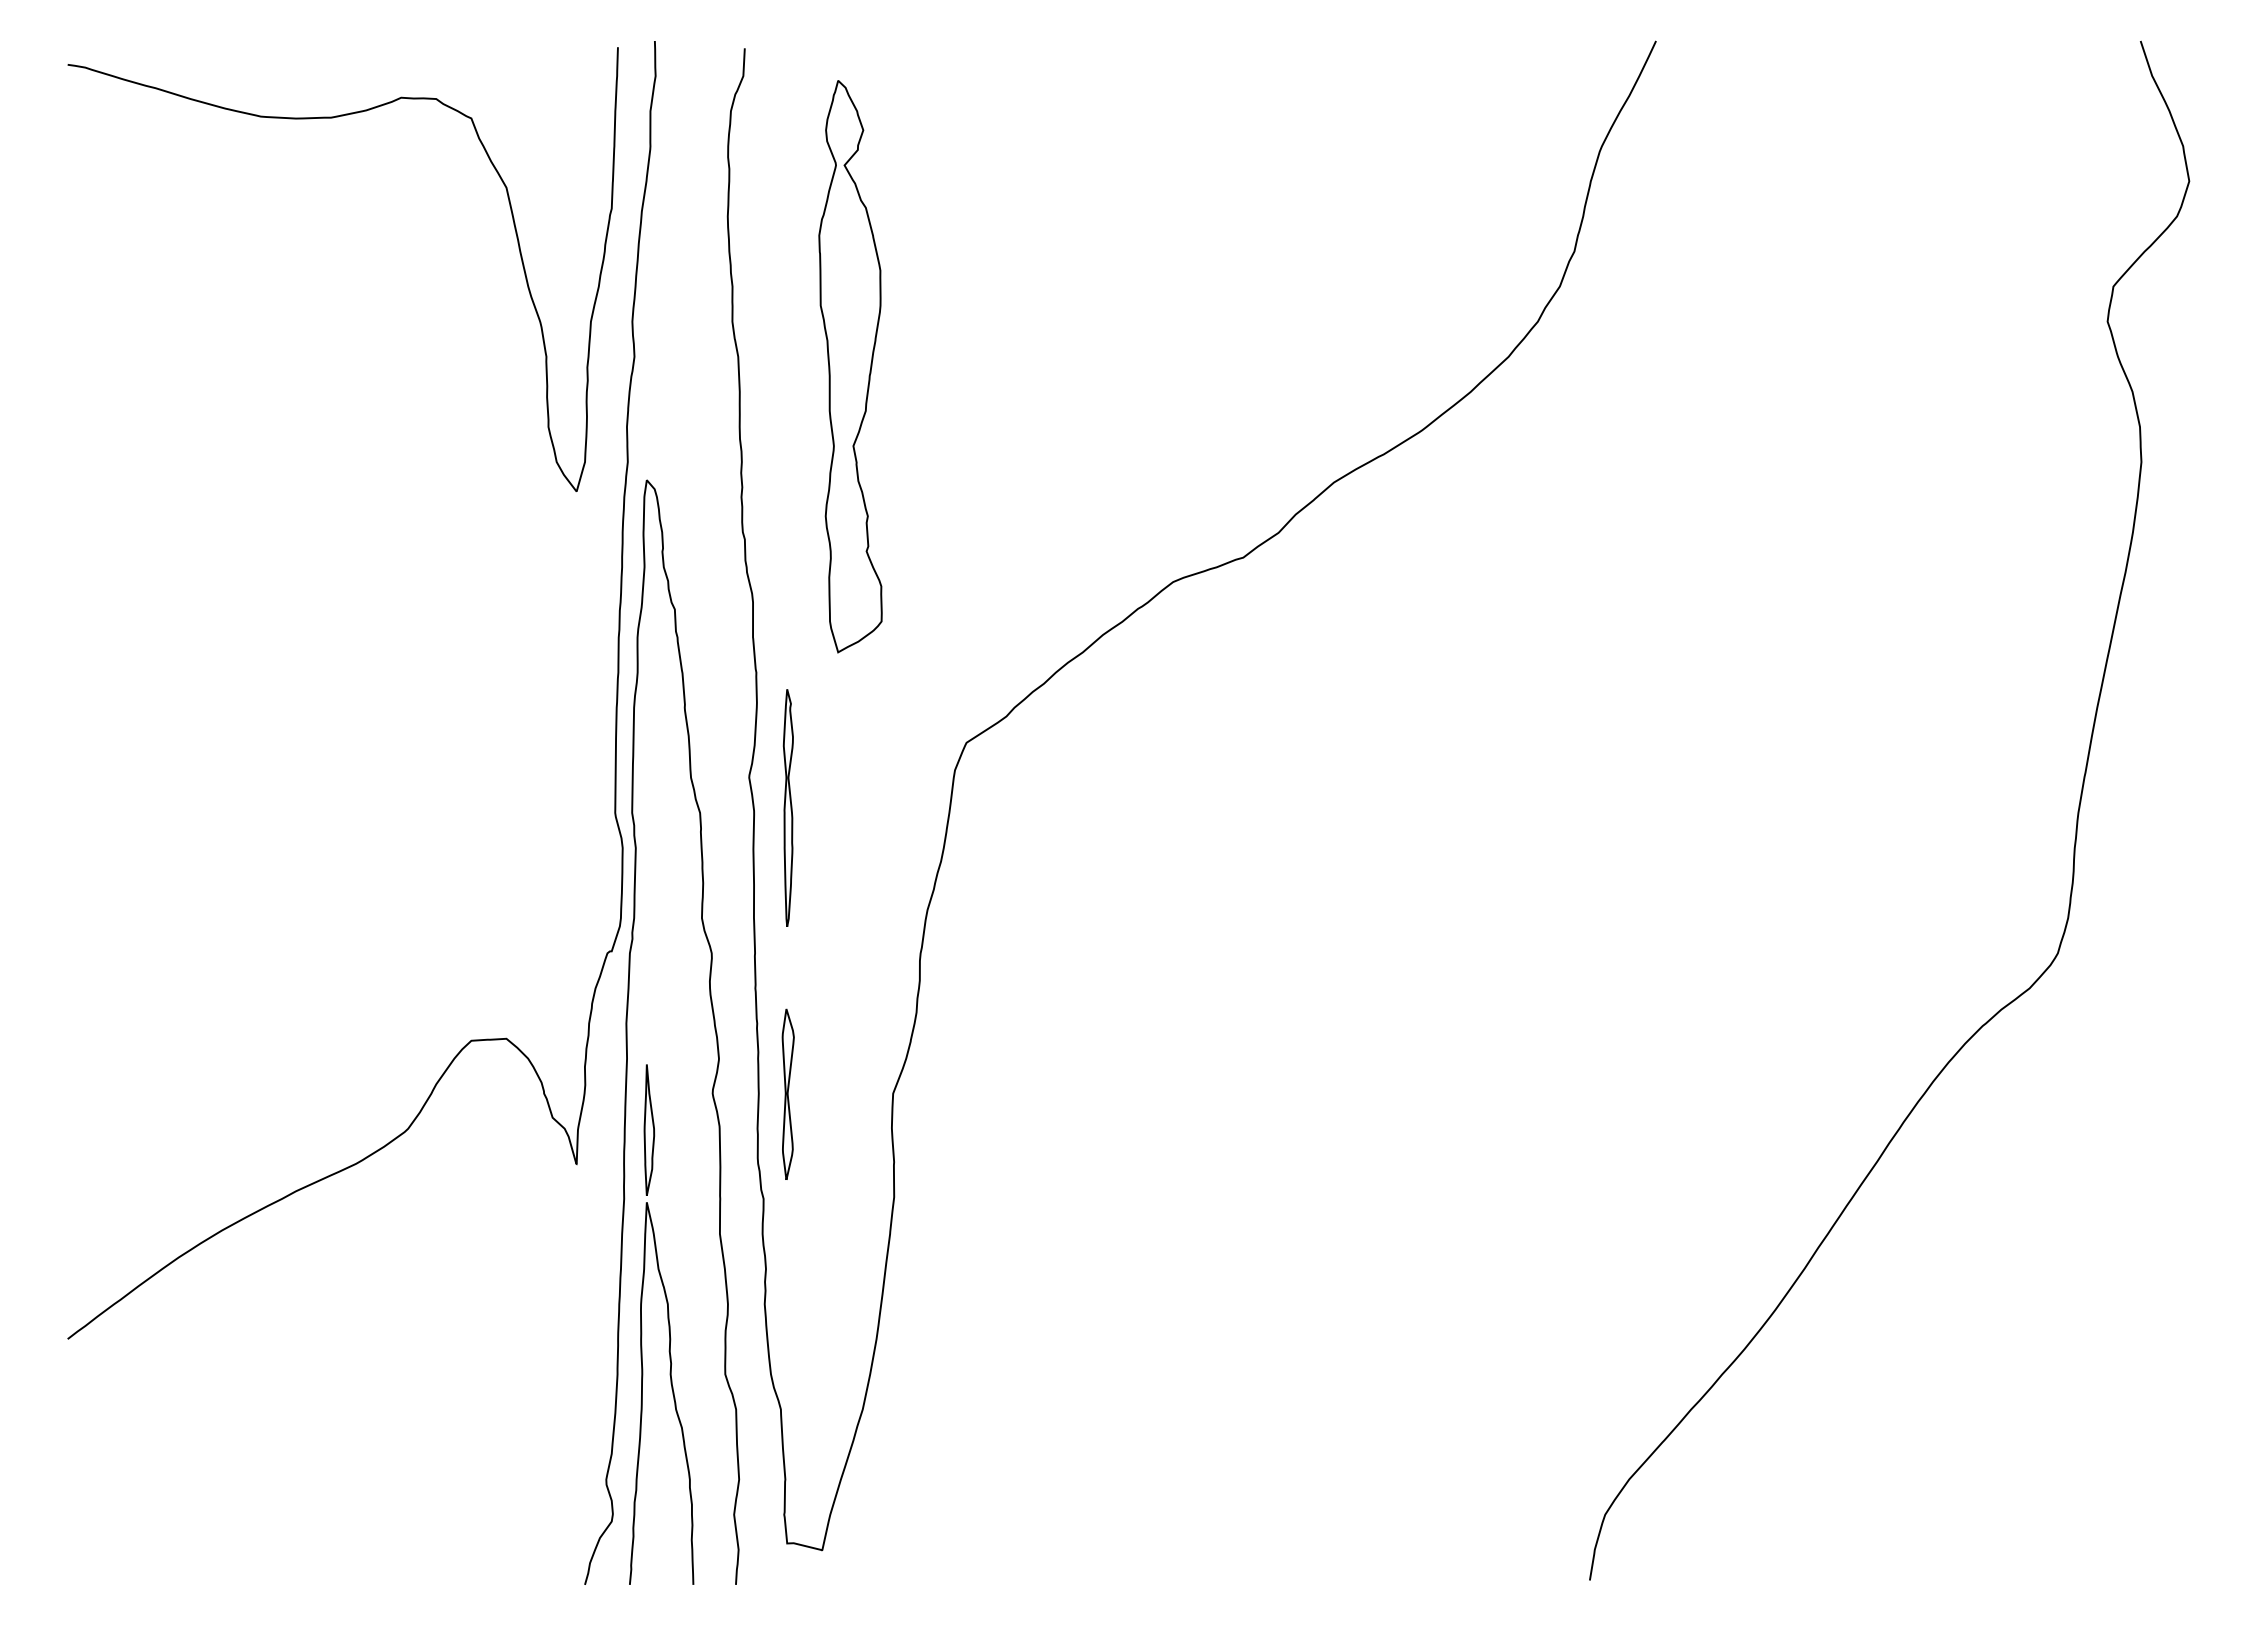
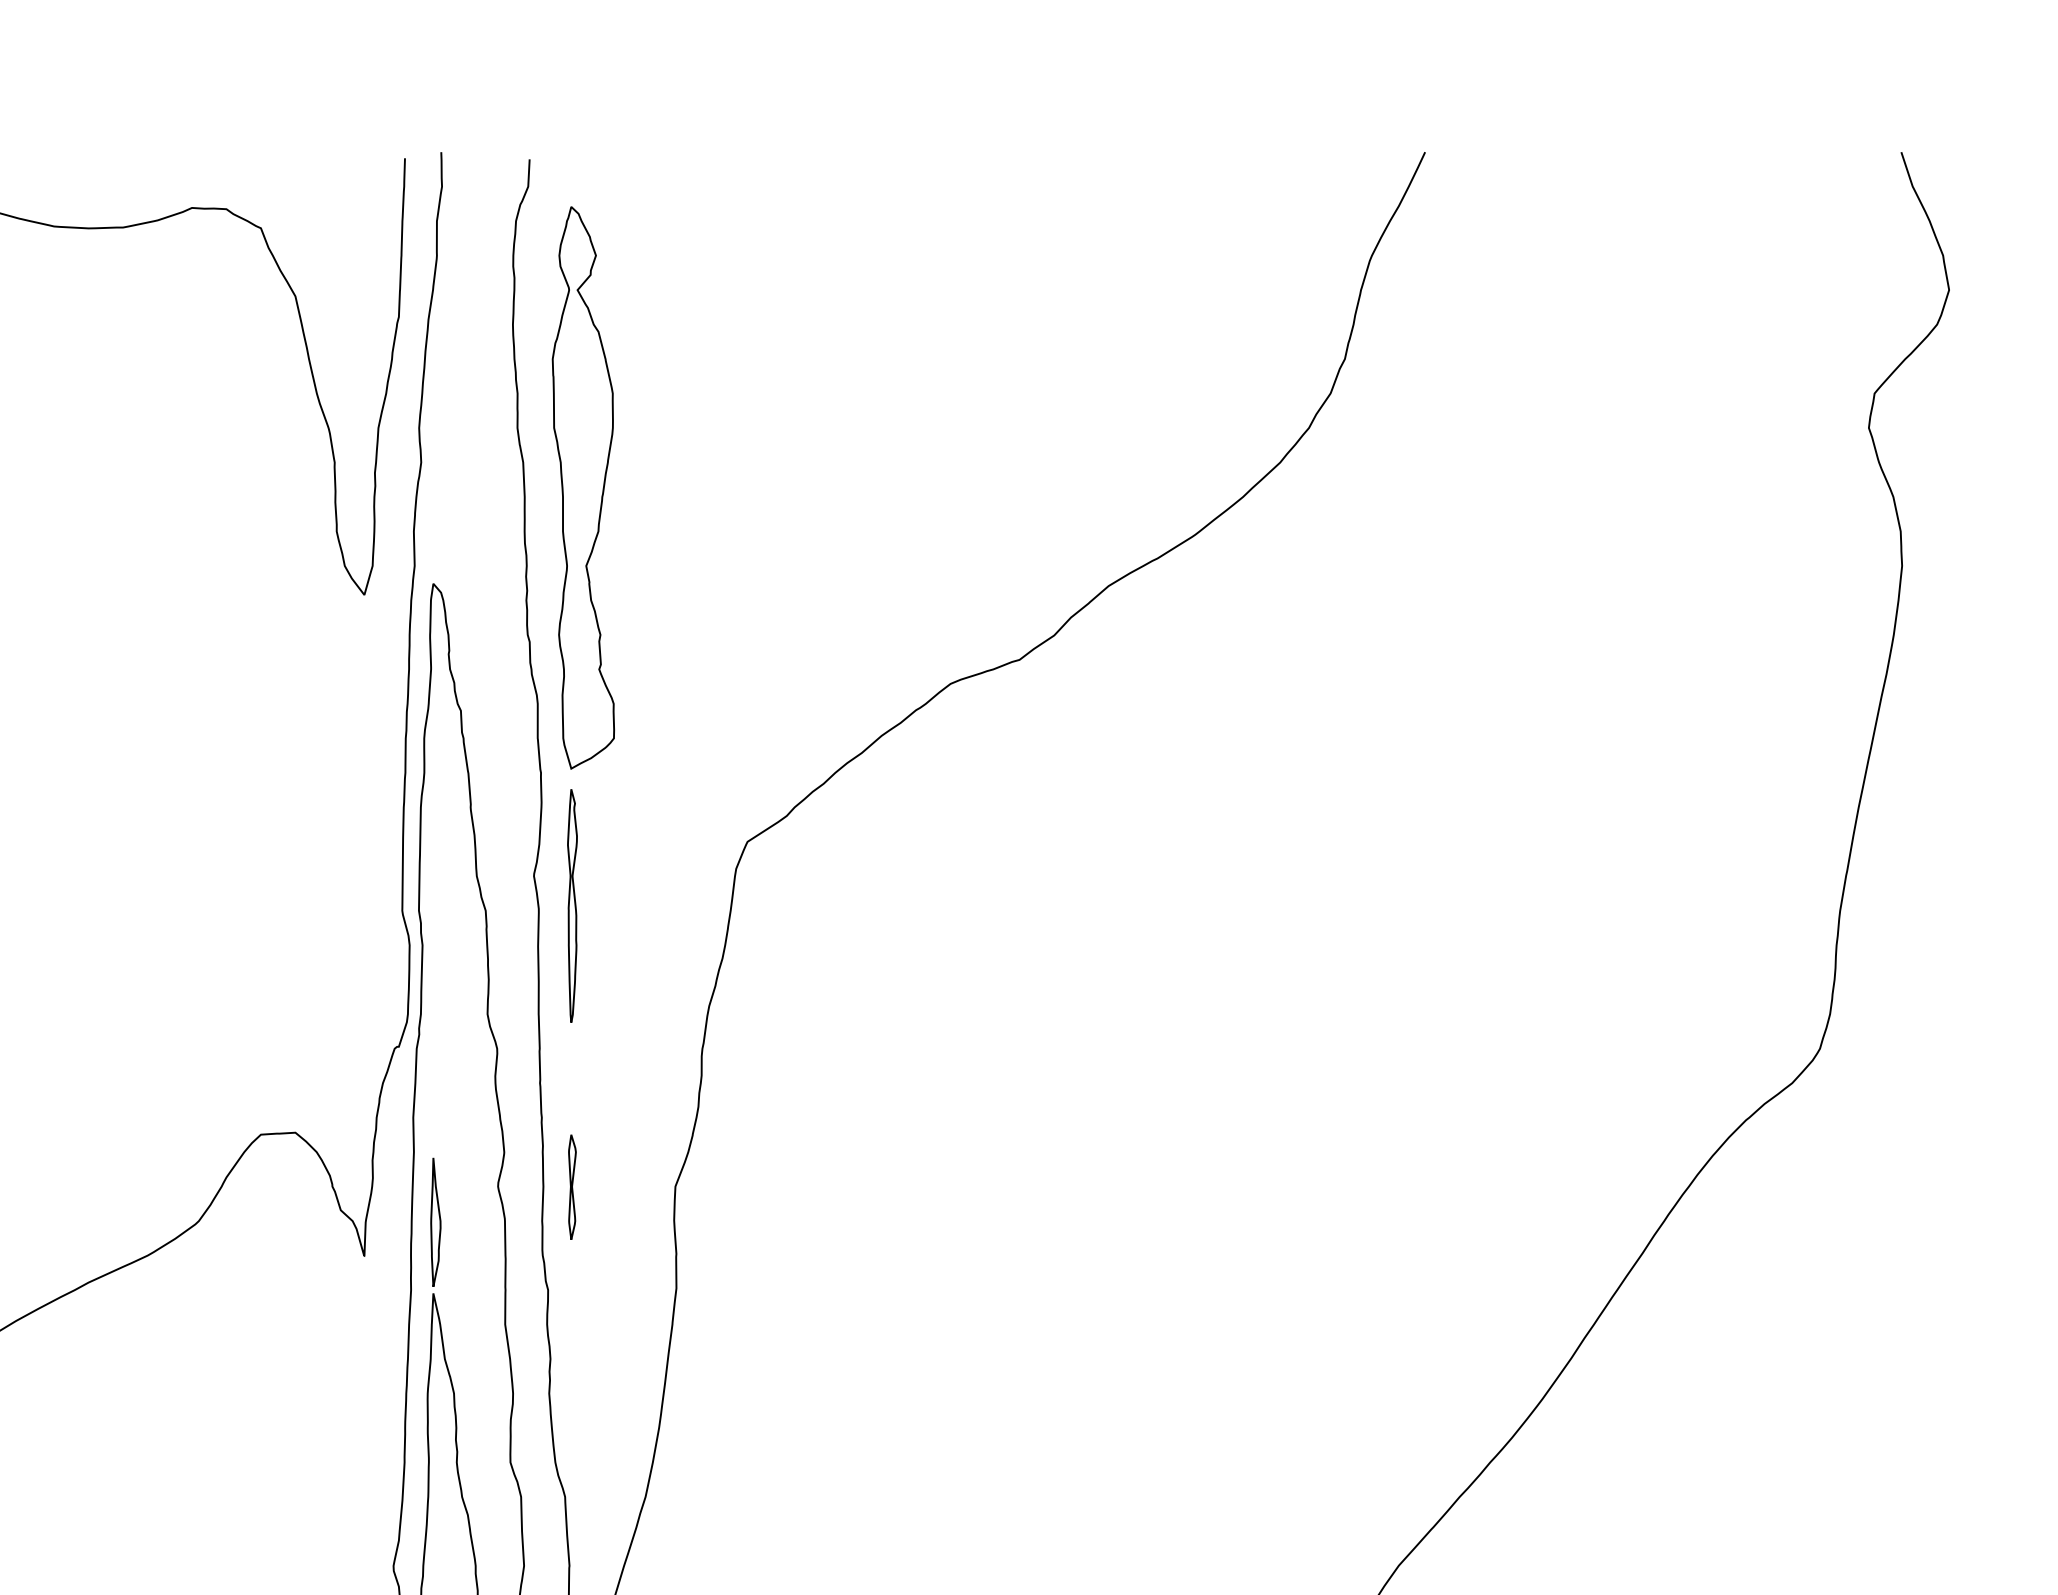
part: (850, 366) -> (583, 487), moved
part: (788, 1093) -> (572, 1186), size x0.62

